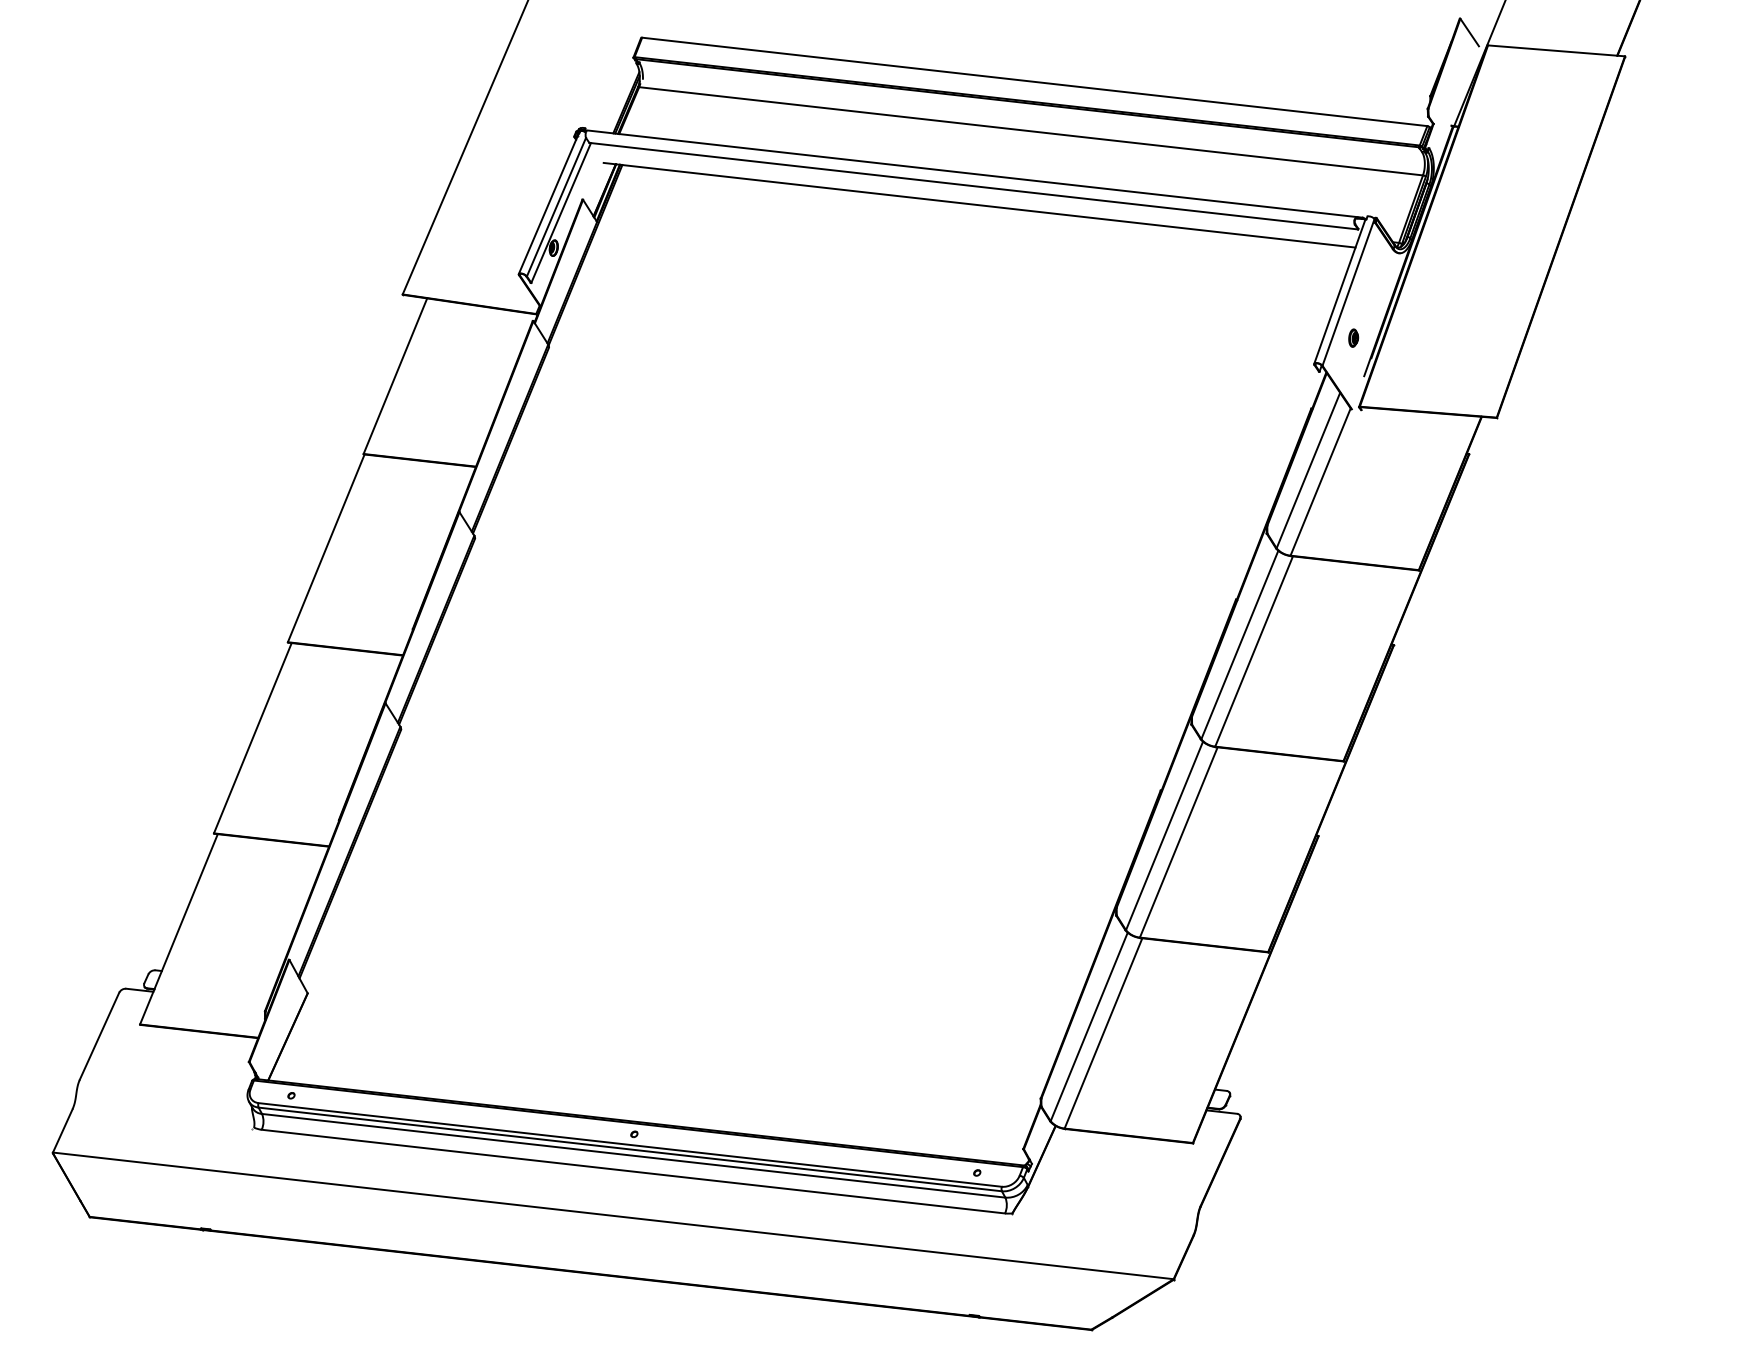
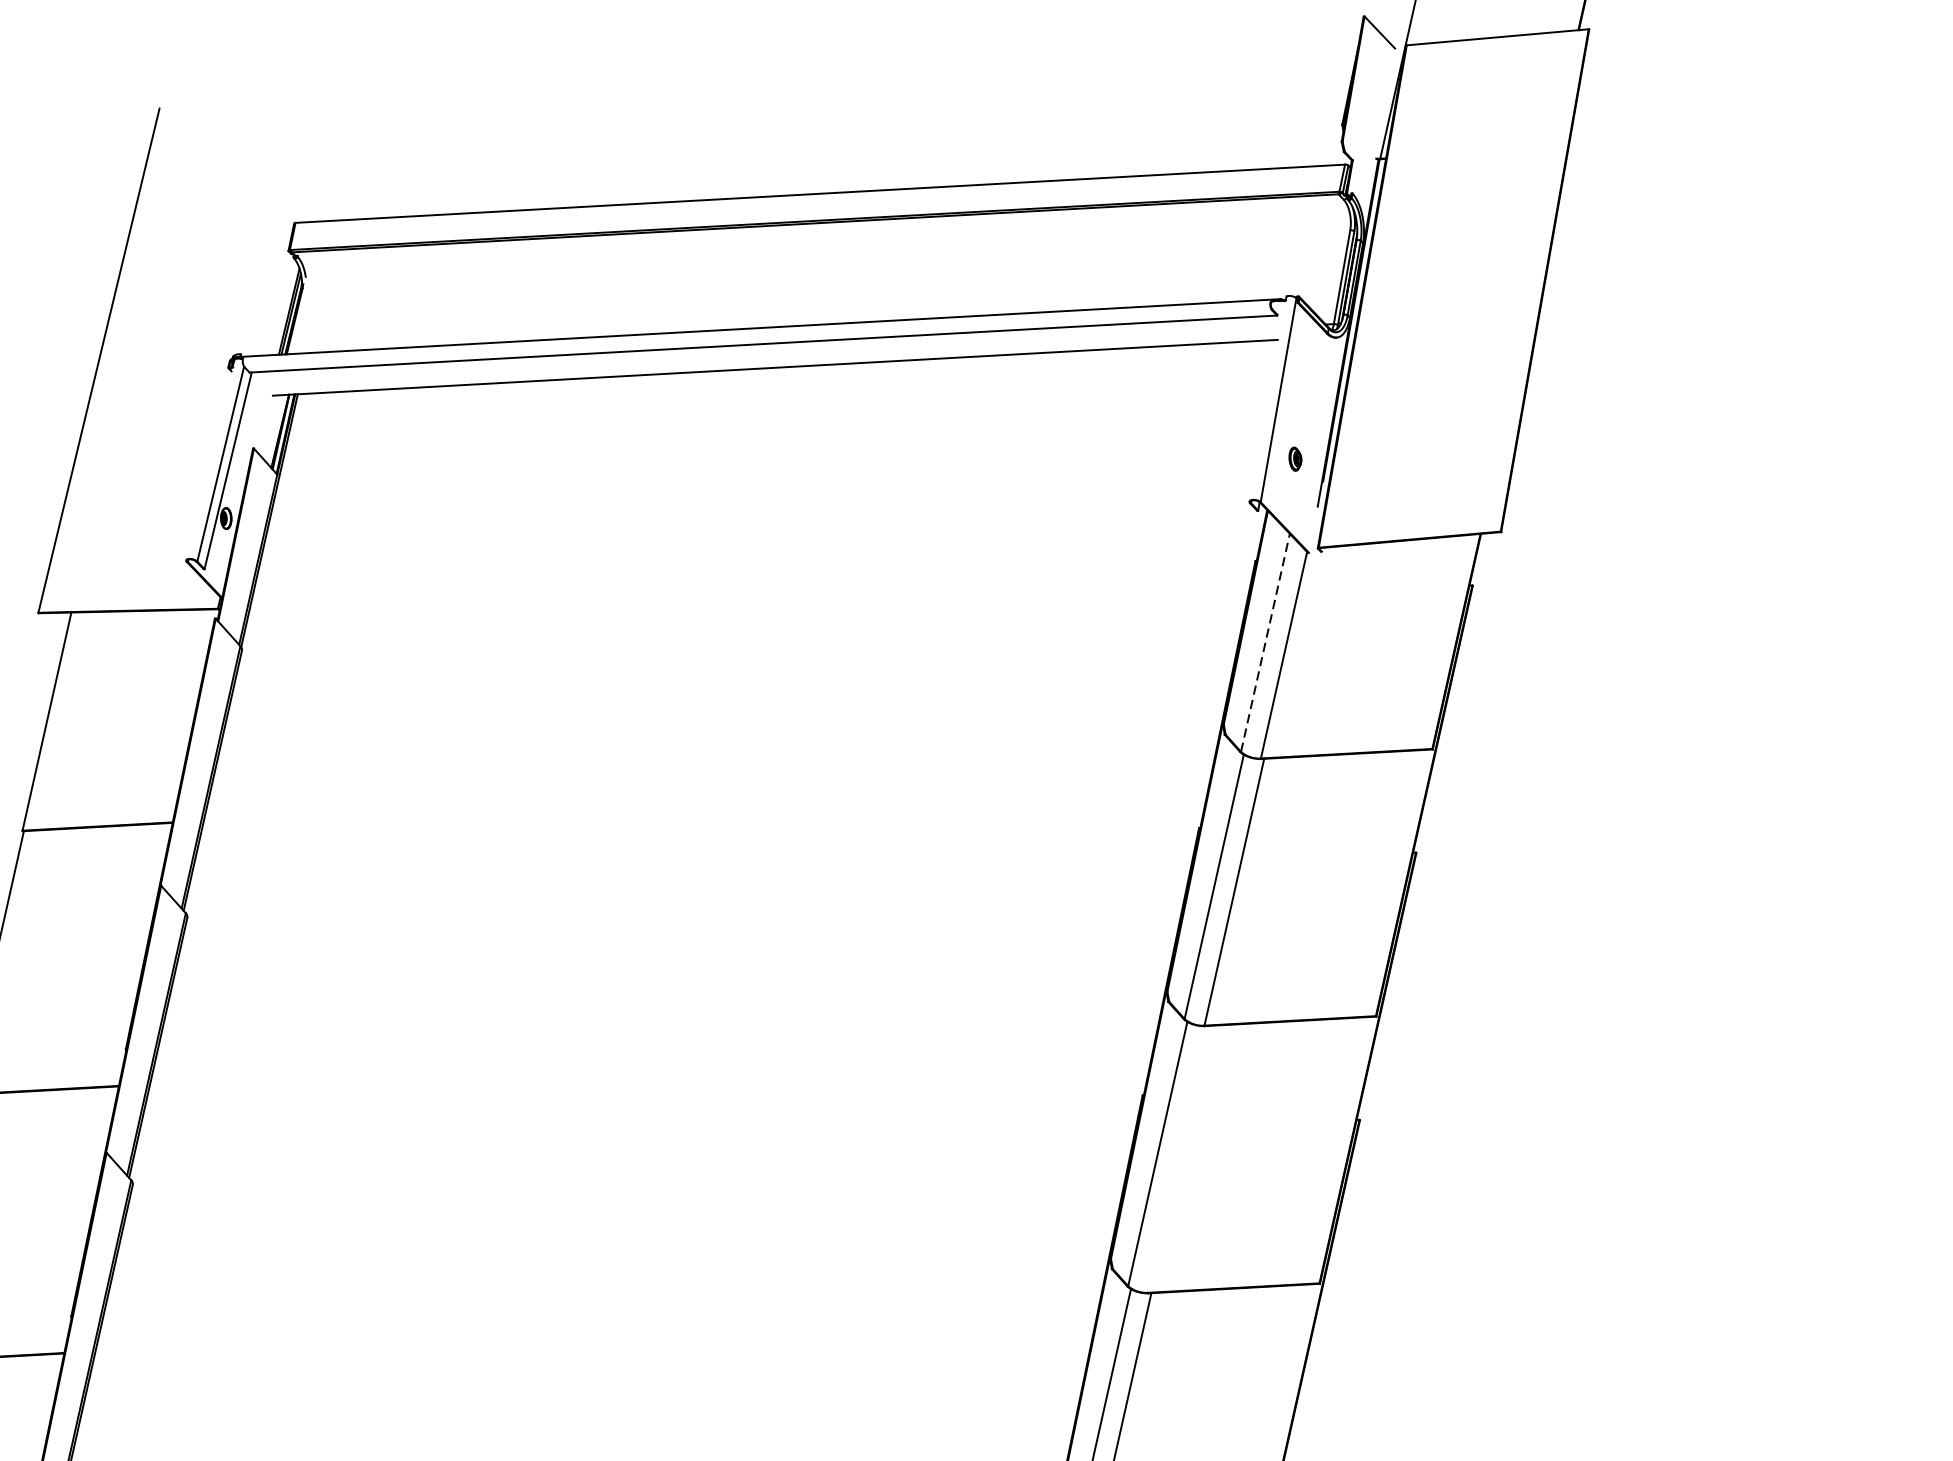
line: (1031, 131) -> (827, 259), removed
line: (549, 201) -> (210, 458), removed
line: (1339, 291) -> (1266, 401), removed
line: (1308, 470) -> (1265, 642), solid -> dashed
line: (1178, 842) -> (1177, 1159), removed

